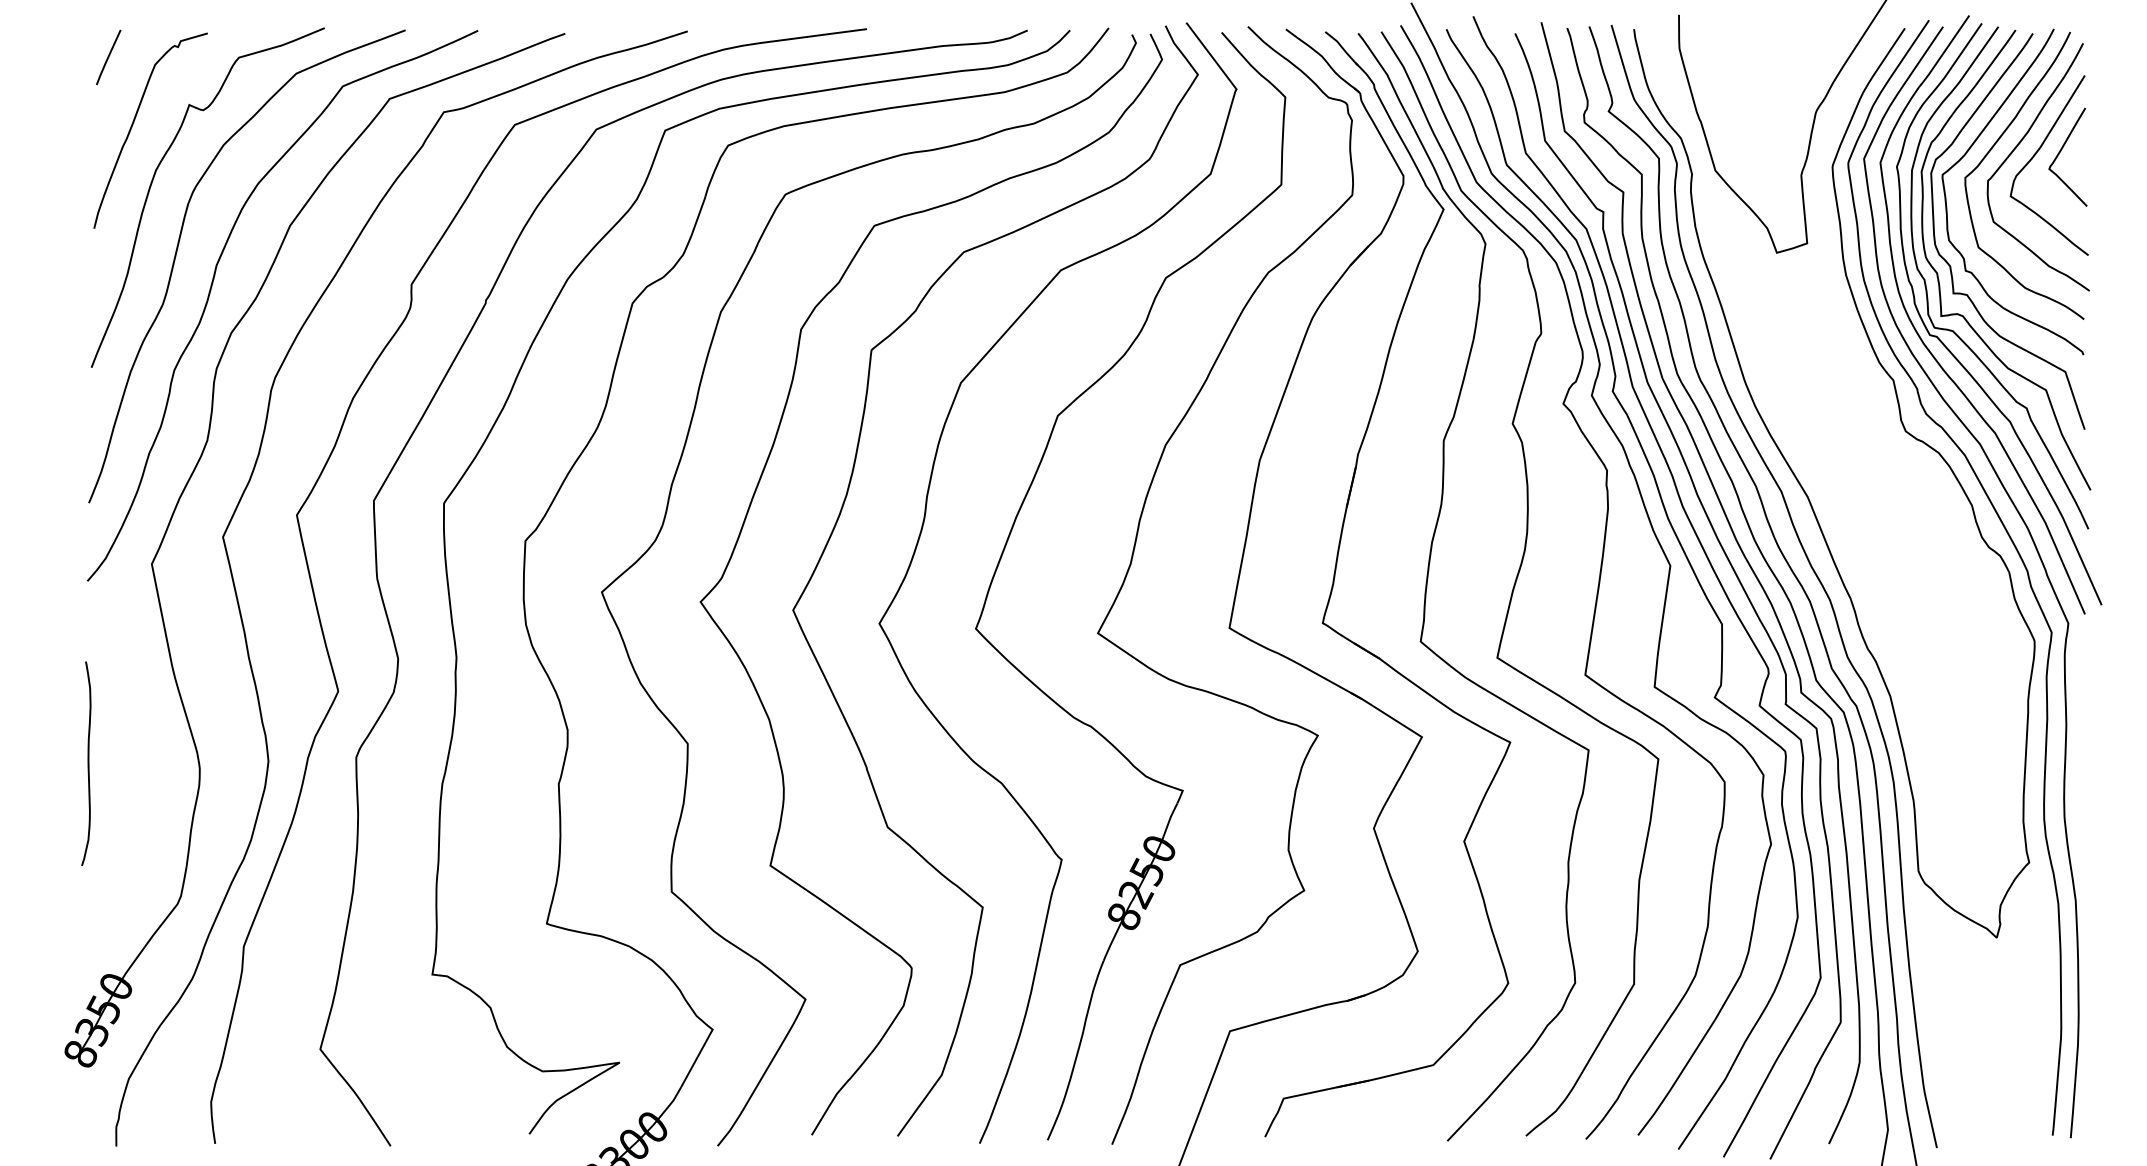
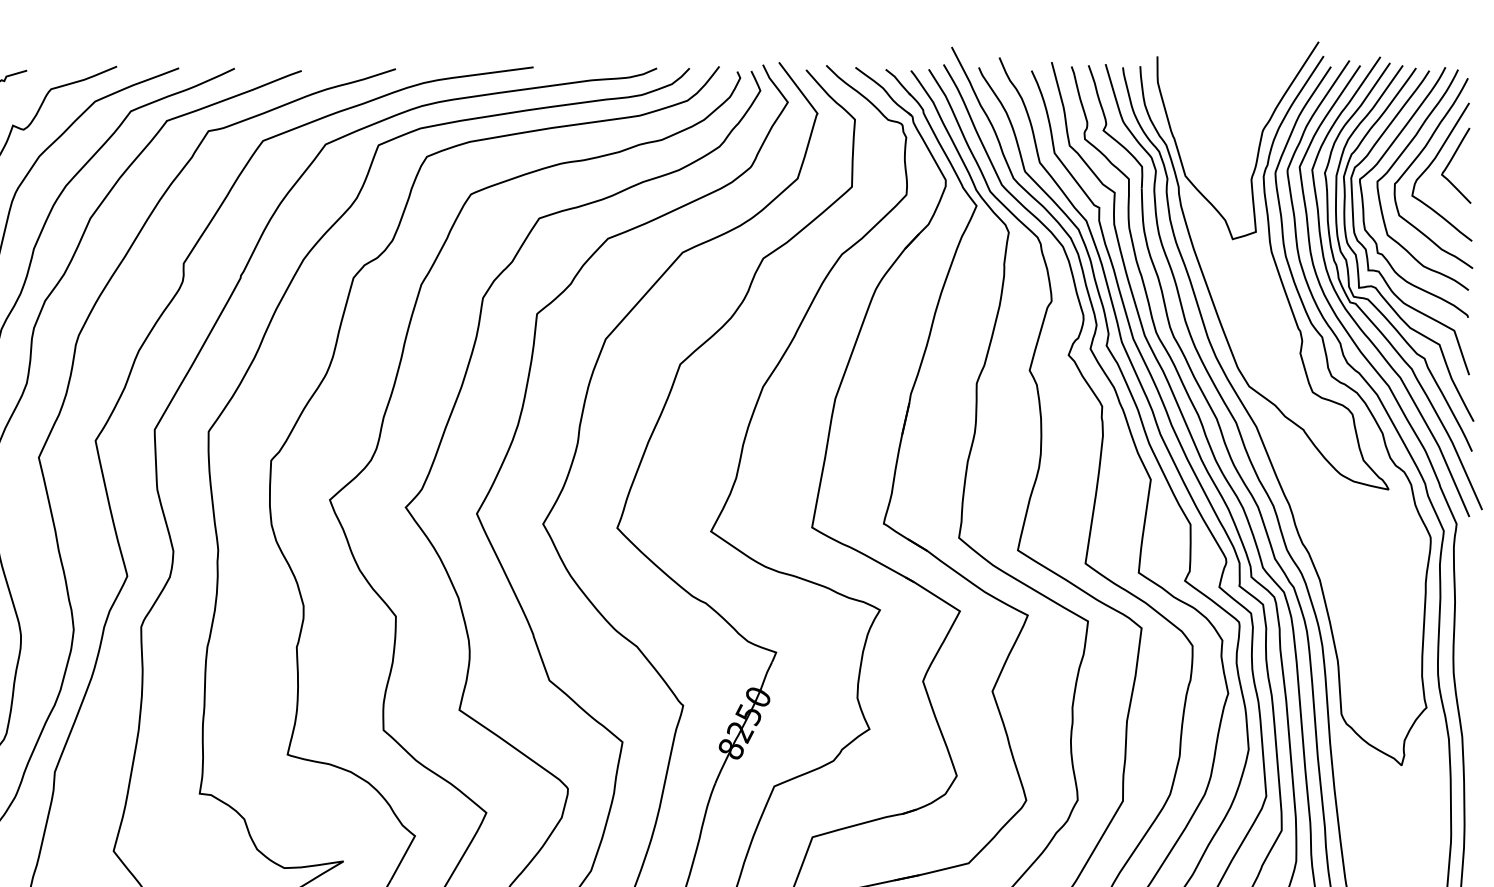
curve: (1833, 290) -> (1276, 268), added

